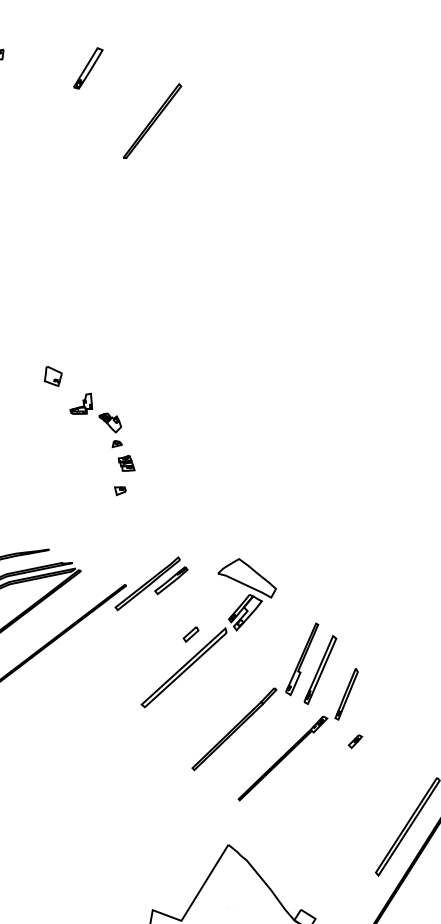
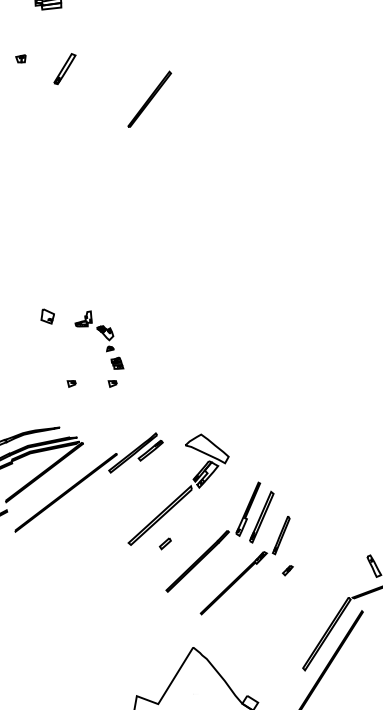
part: (87, 67) -> (64, 68), moved
part: (152, 120) -> (149, 98), moved
part: (52, 376) -> (47, 316), moved
part: (65, 490) -> (71, 383), added
part: (189, 634) -> (164, 543), moved

